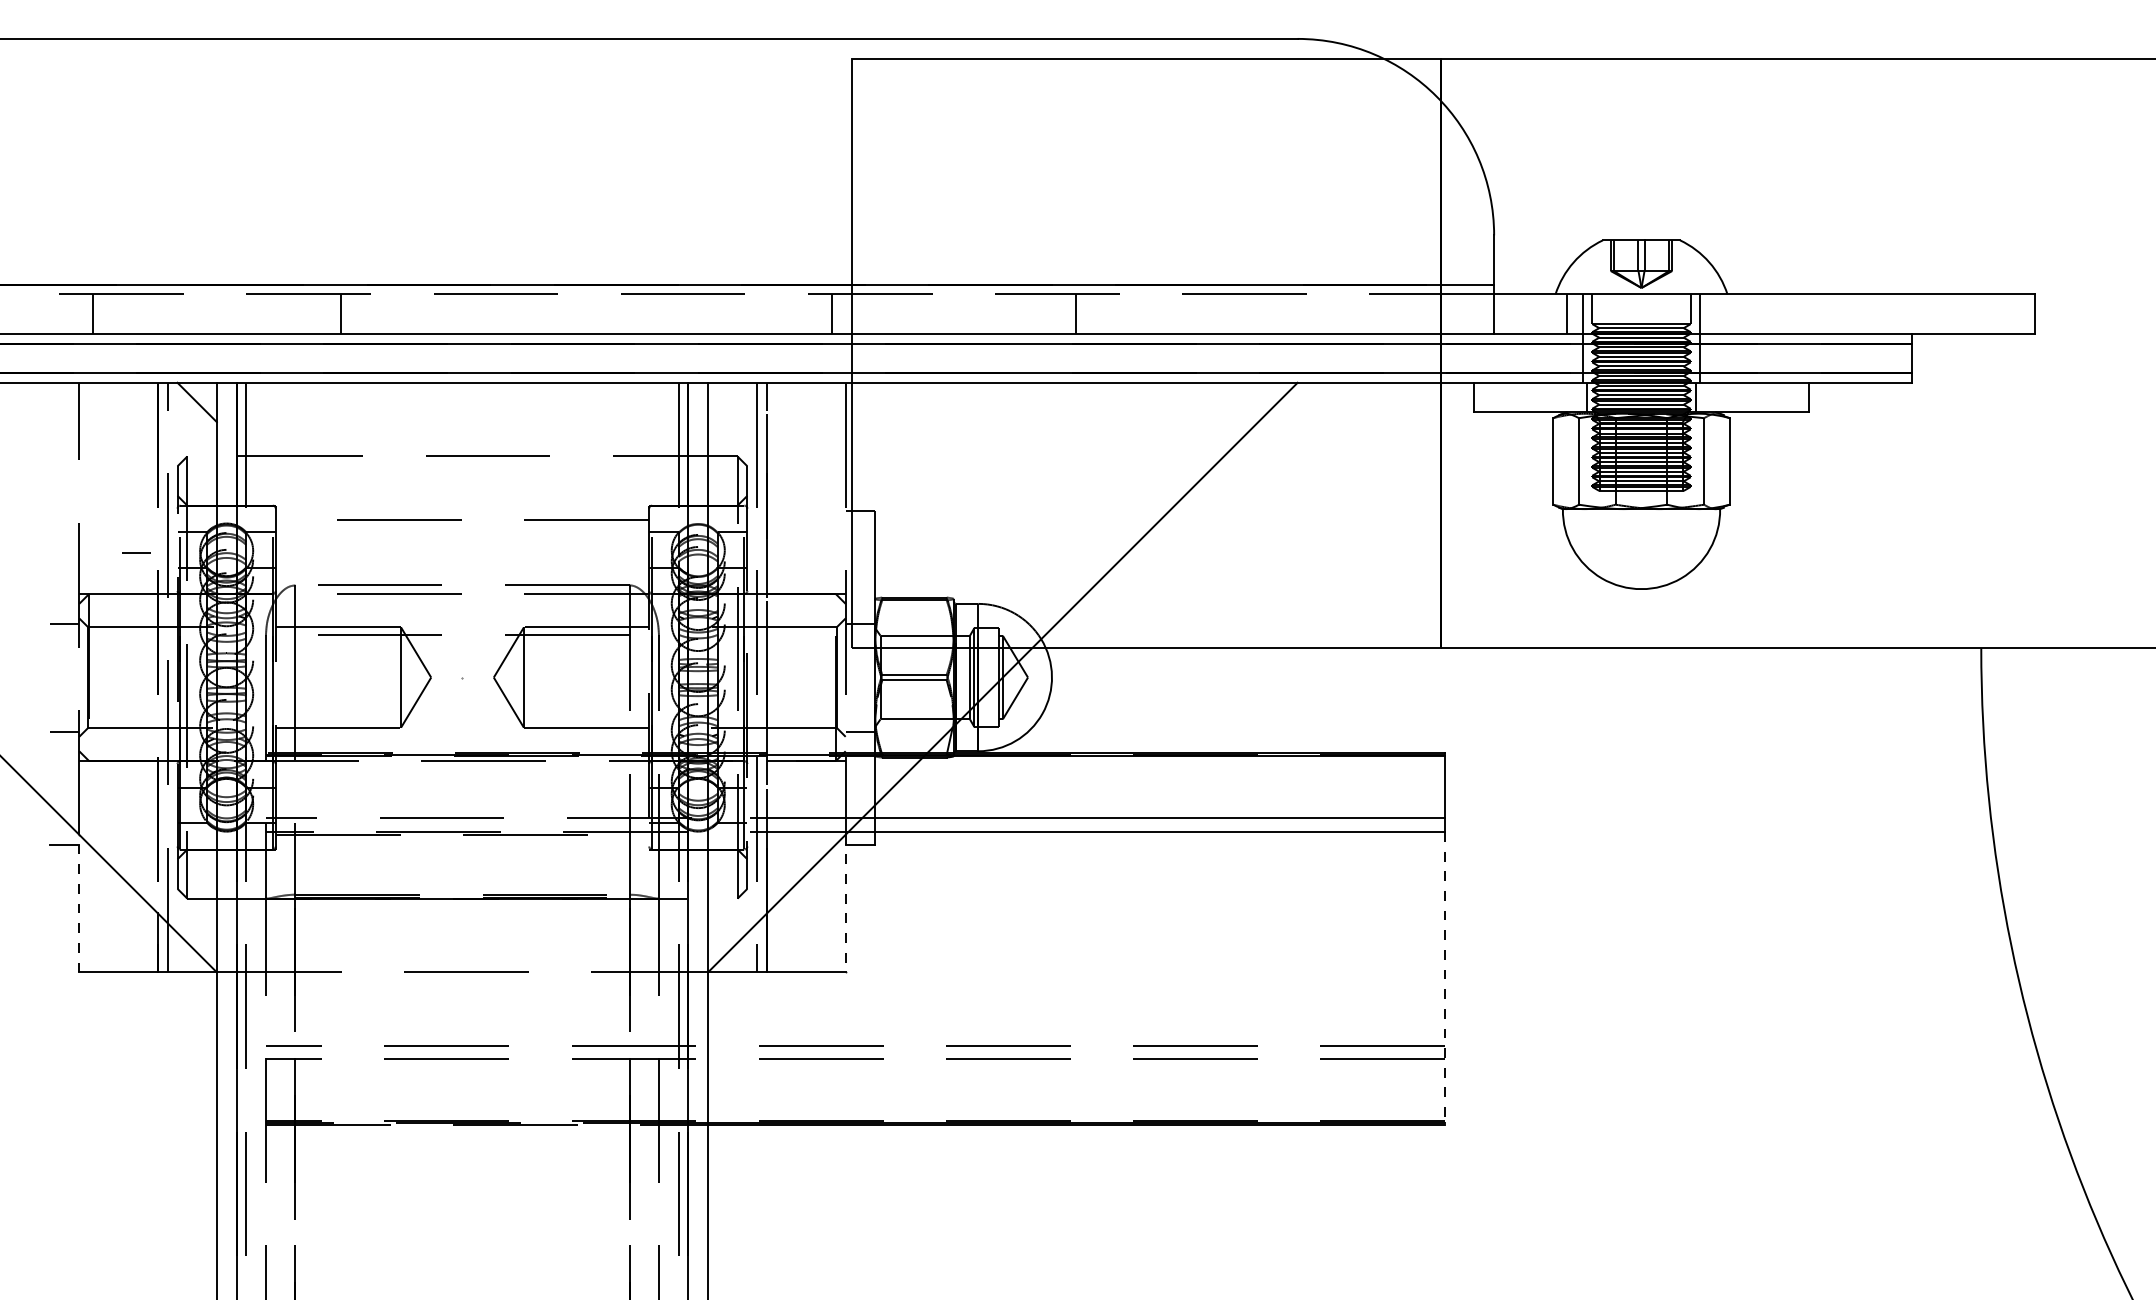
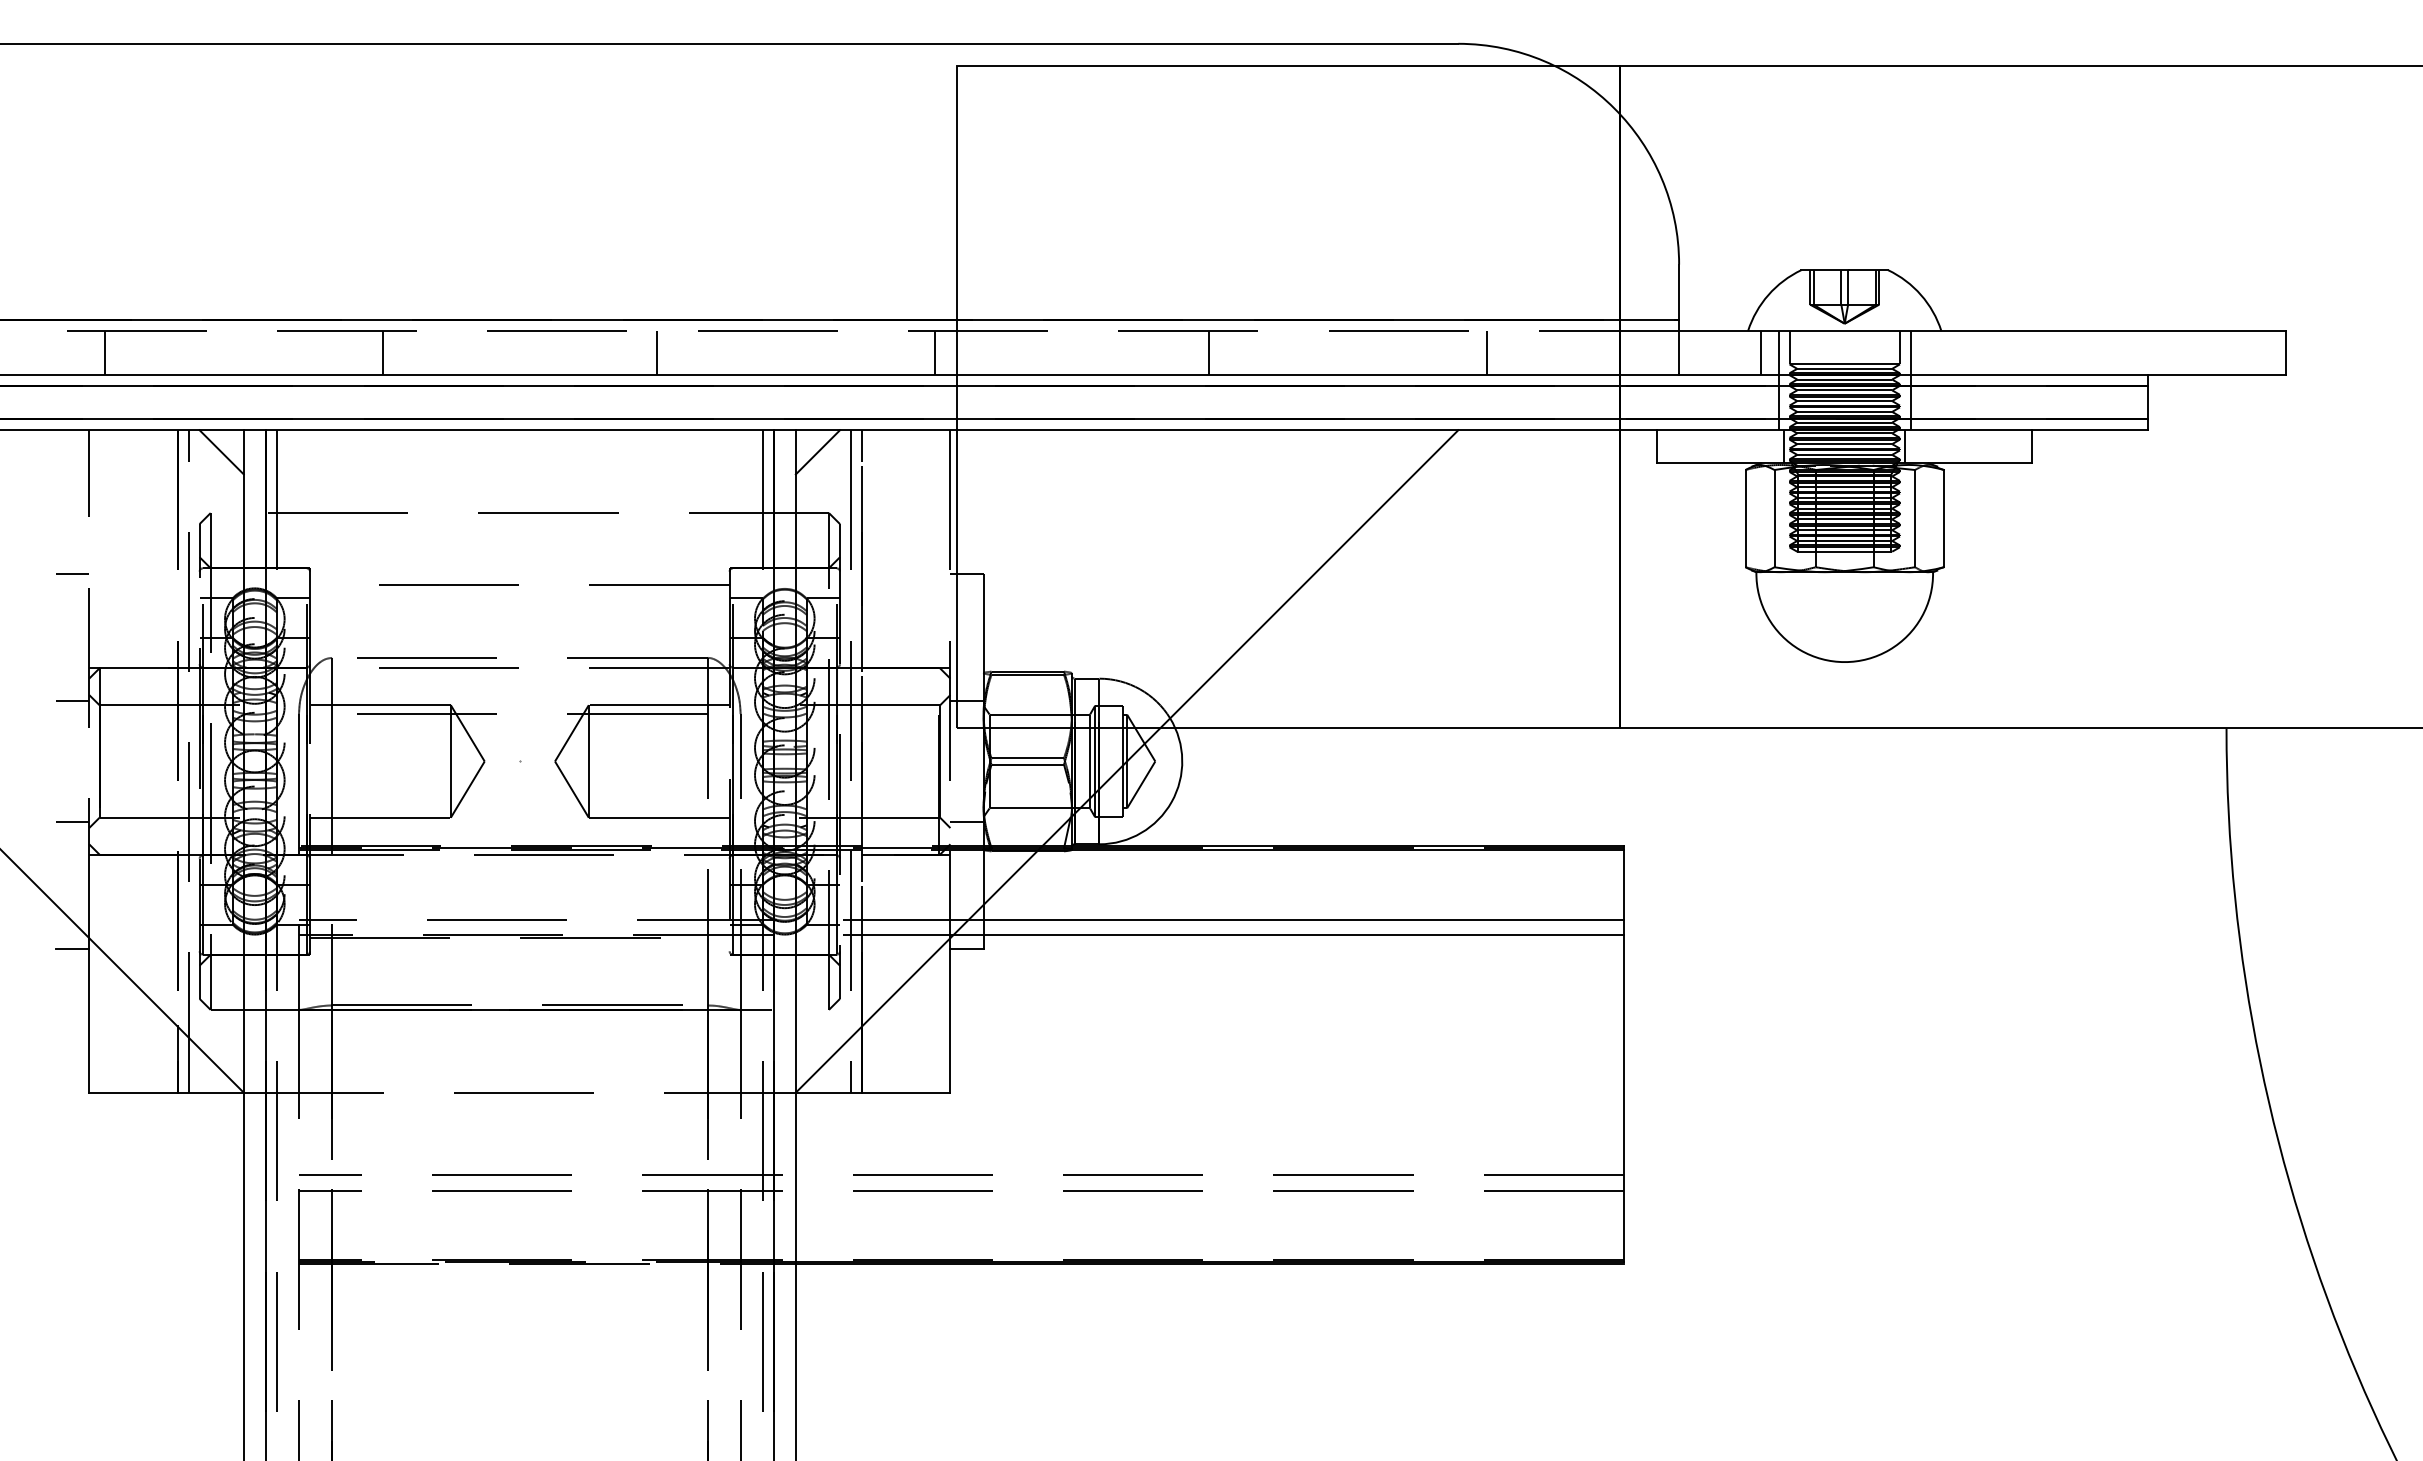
line: (584, 313) -> (656, 352), added
line: (1323, 313) -> (1487, 352), added
line: (727, 402) -> (817, 452), added
line: (136, 553) -> (72, 573), moved
line: (79, 902) -> (89, 1014), dashed -> solid
line: (845, 903) -> (950, 1015), dashed -> solid
line: (1444, 978) -> (1623, 1099), dashed -> solid

